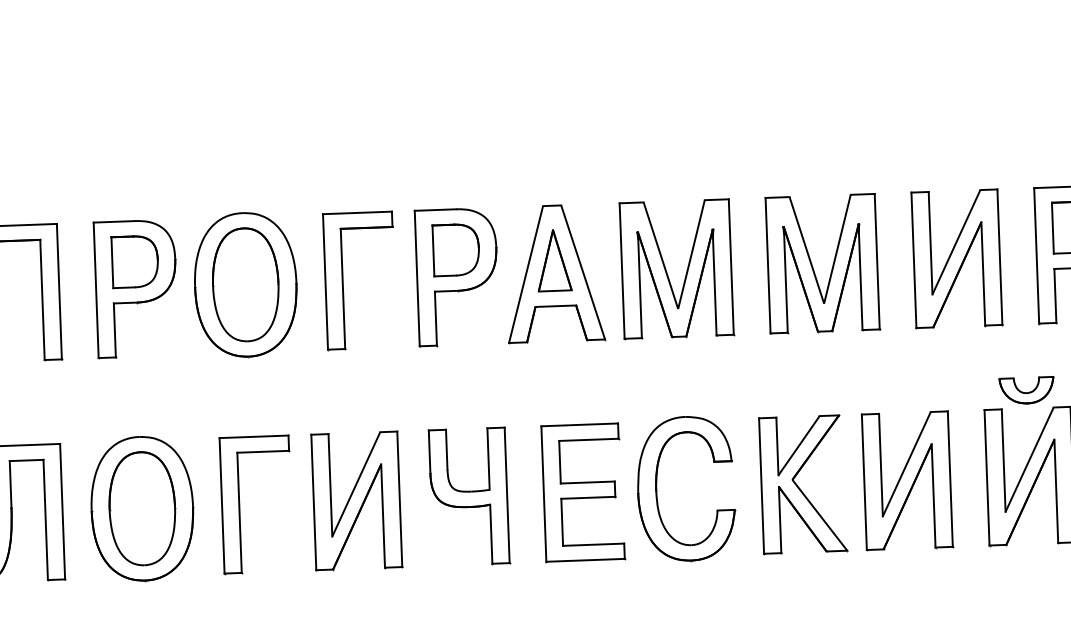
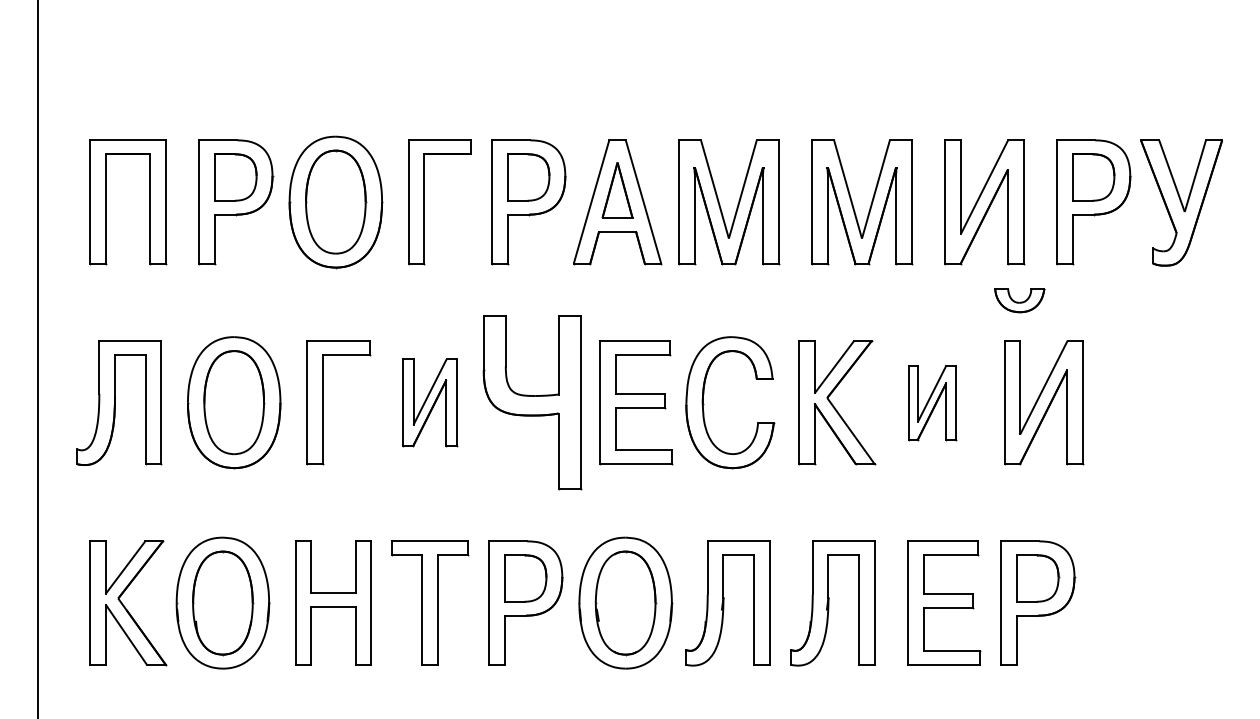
part: (1026, 390) -> (1019, 300), moved
part: (908, 480) -> (932, 402), size x0.6
part: (469, 496) -> (532, 402), size x1.4
part: (357, 500) -> (430, 402), size x0.7

